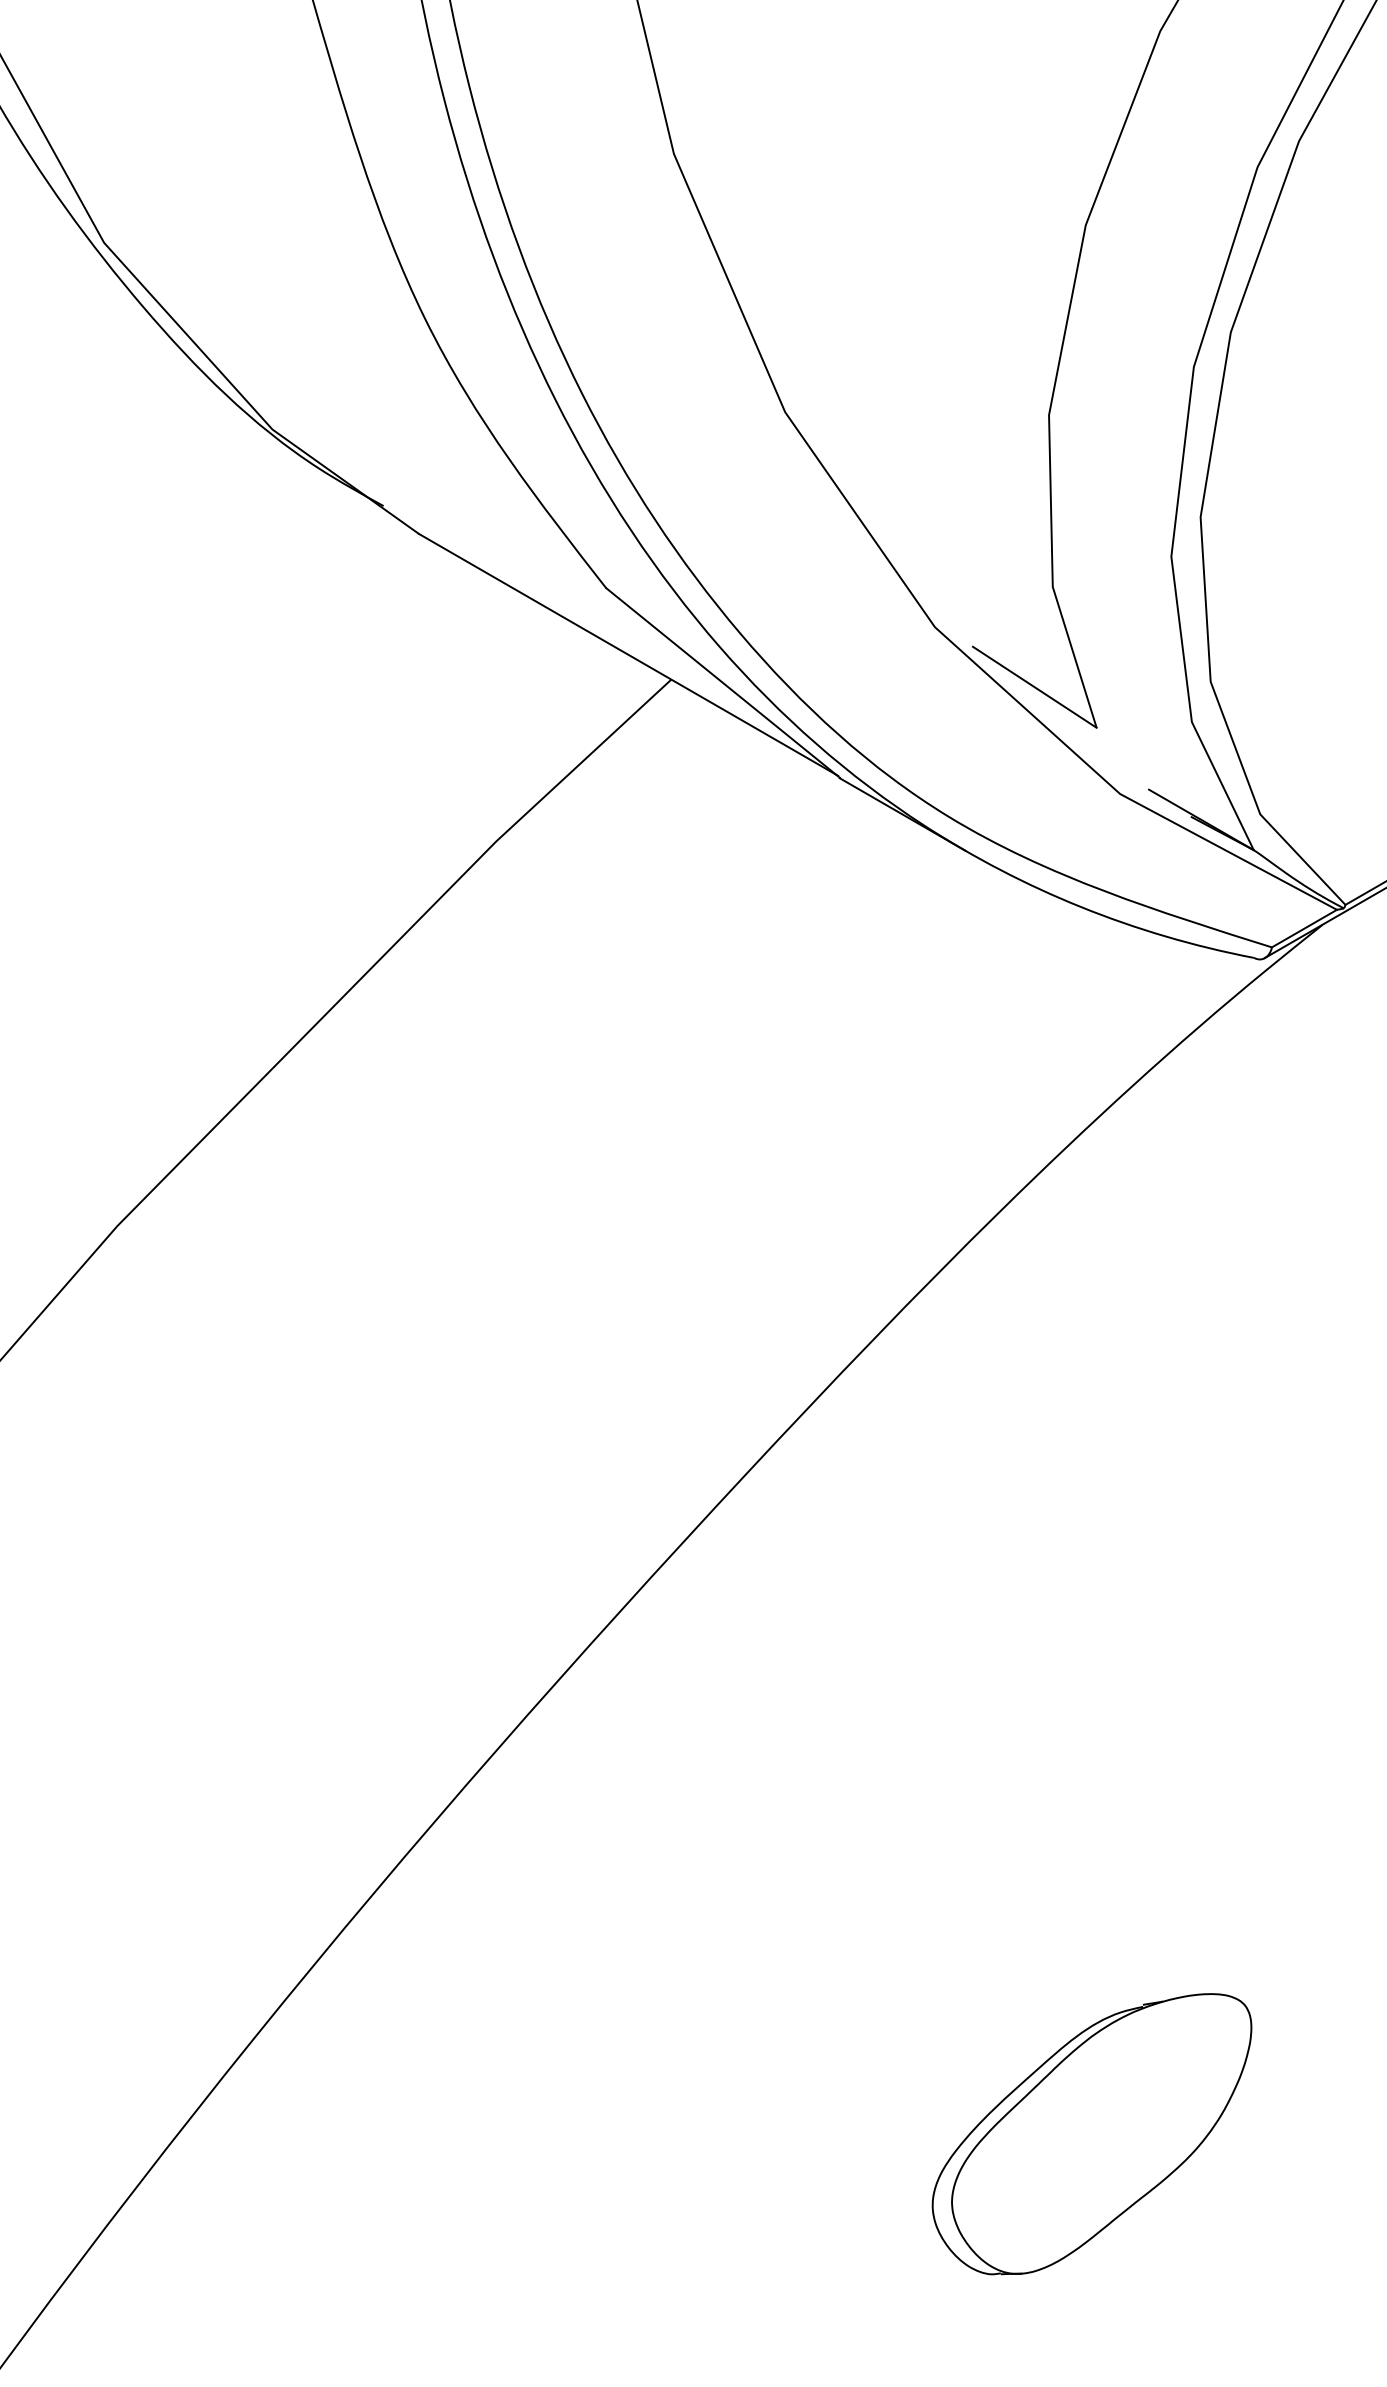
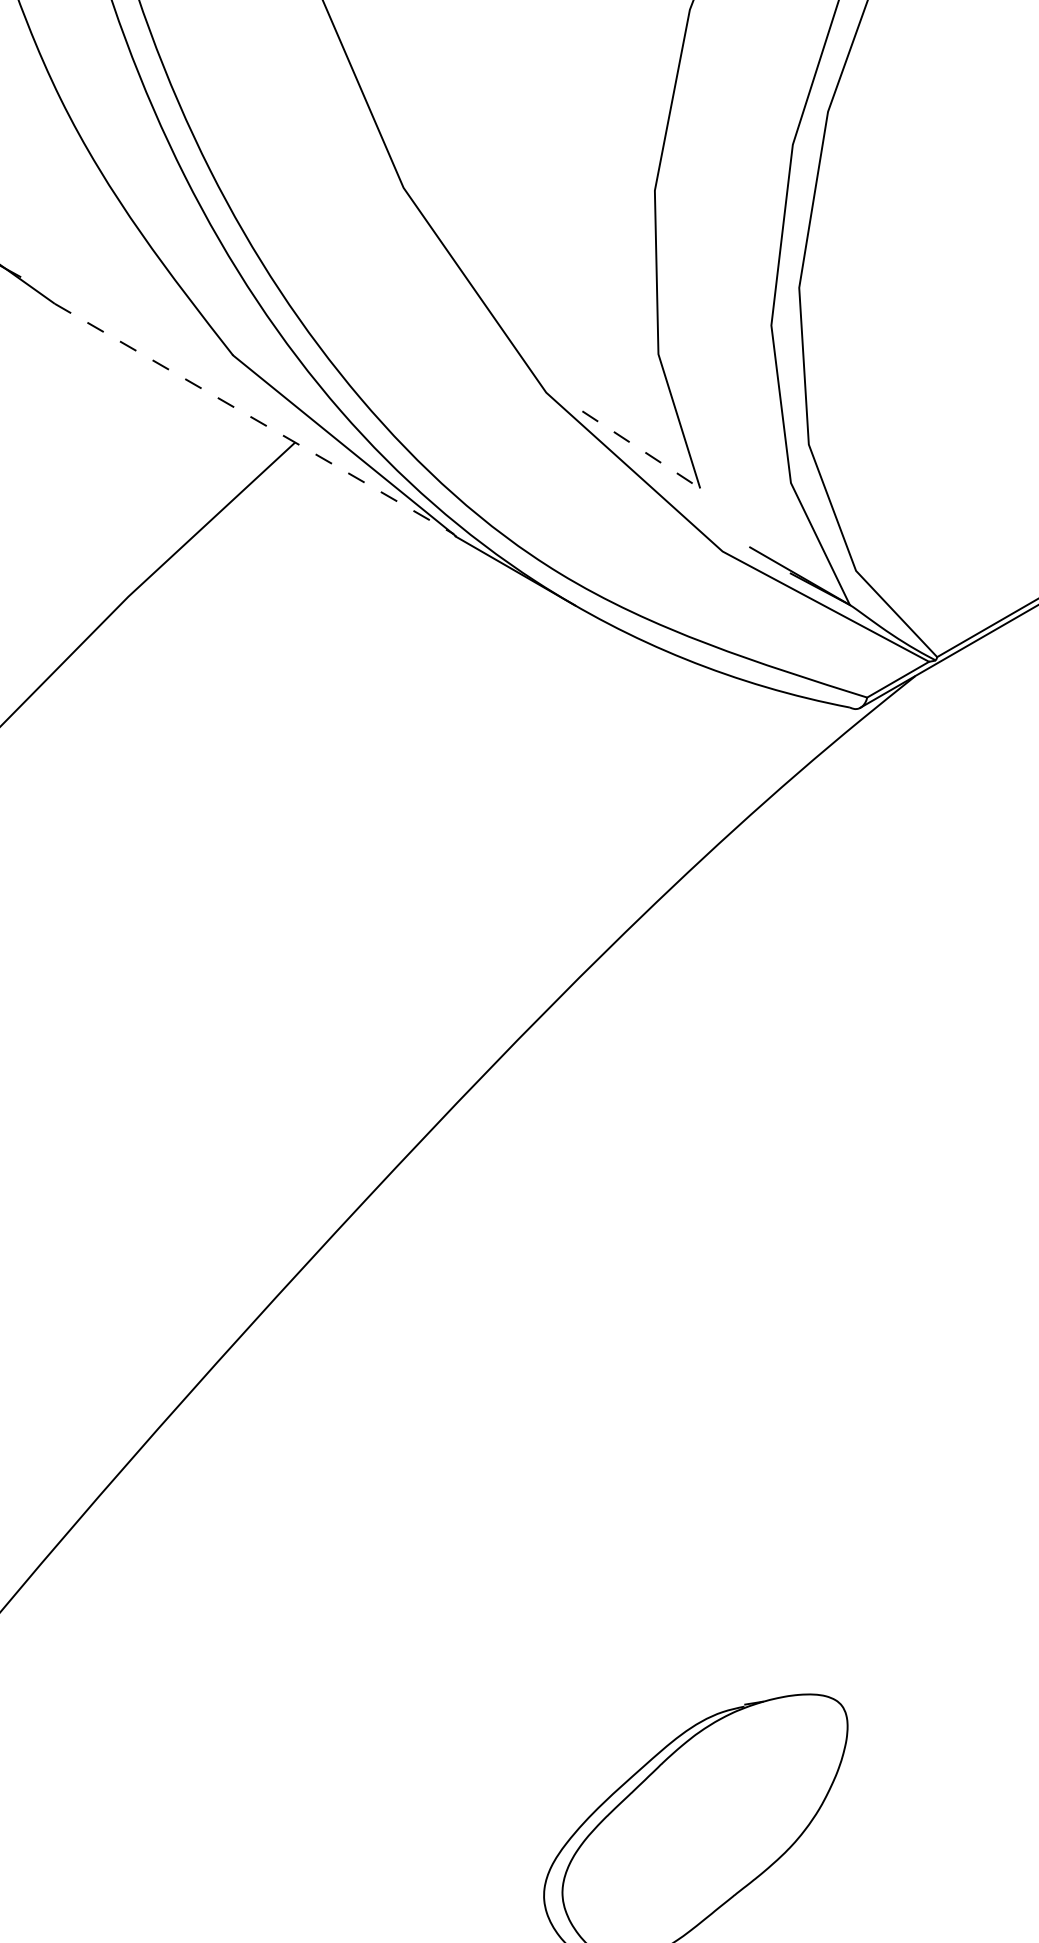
line: (628, 654) -> (254, 418), solid -> dashed
line: (1034, 687) -> (641, 450), solid -> dashed

